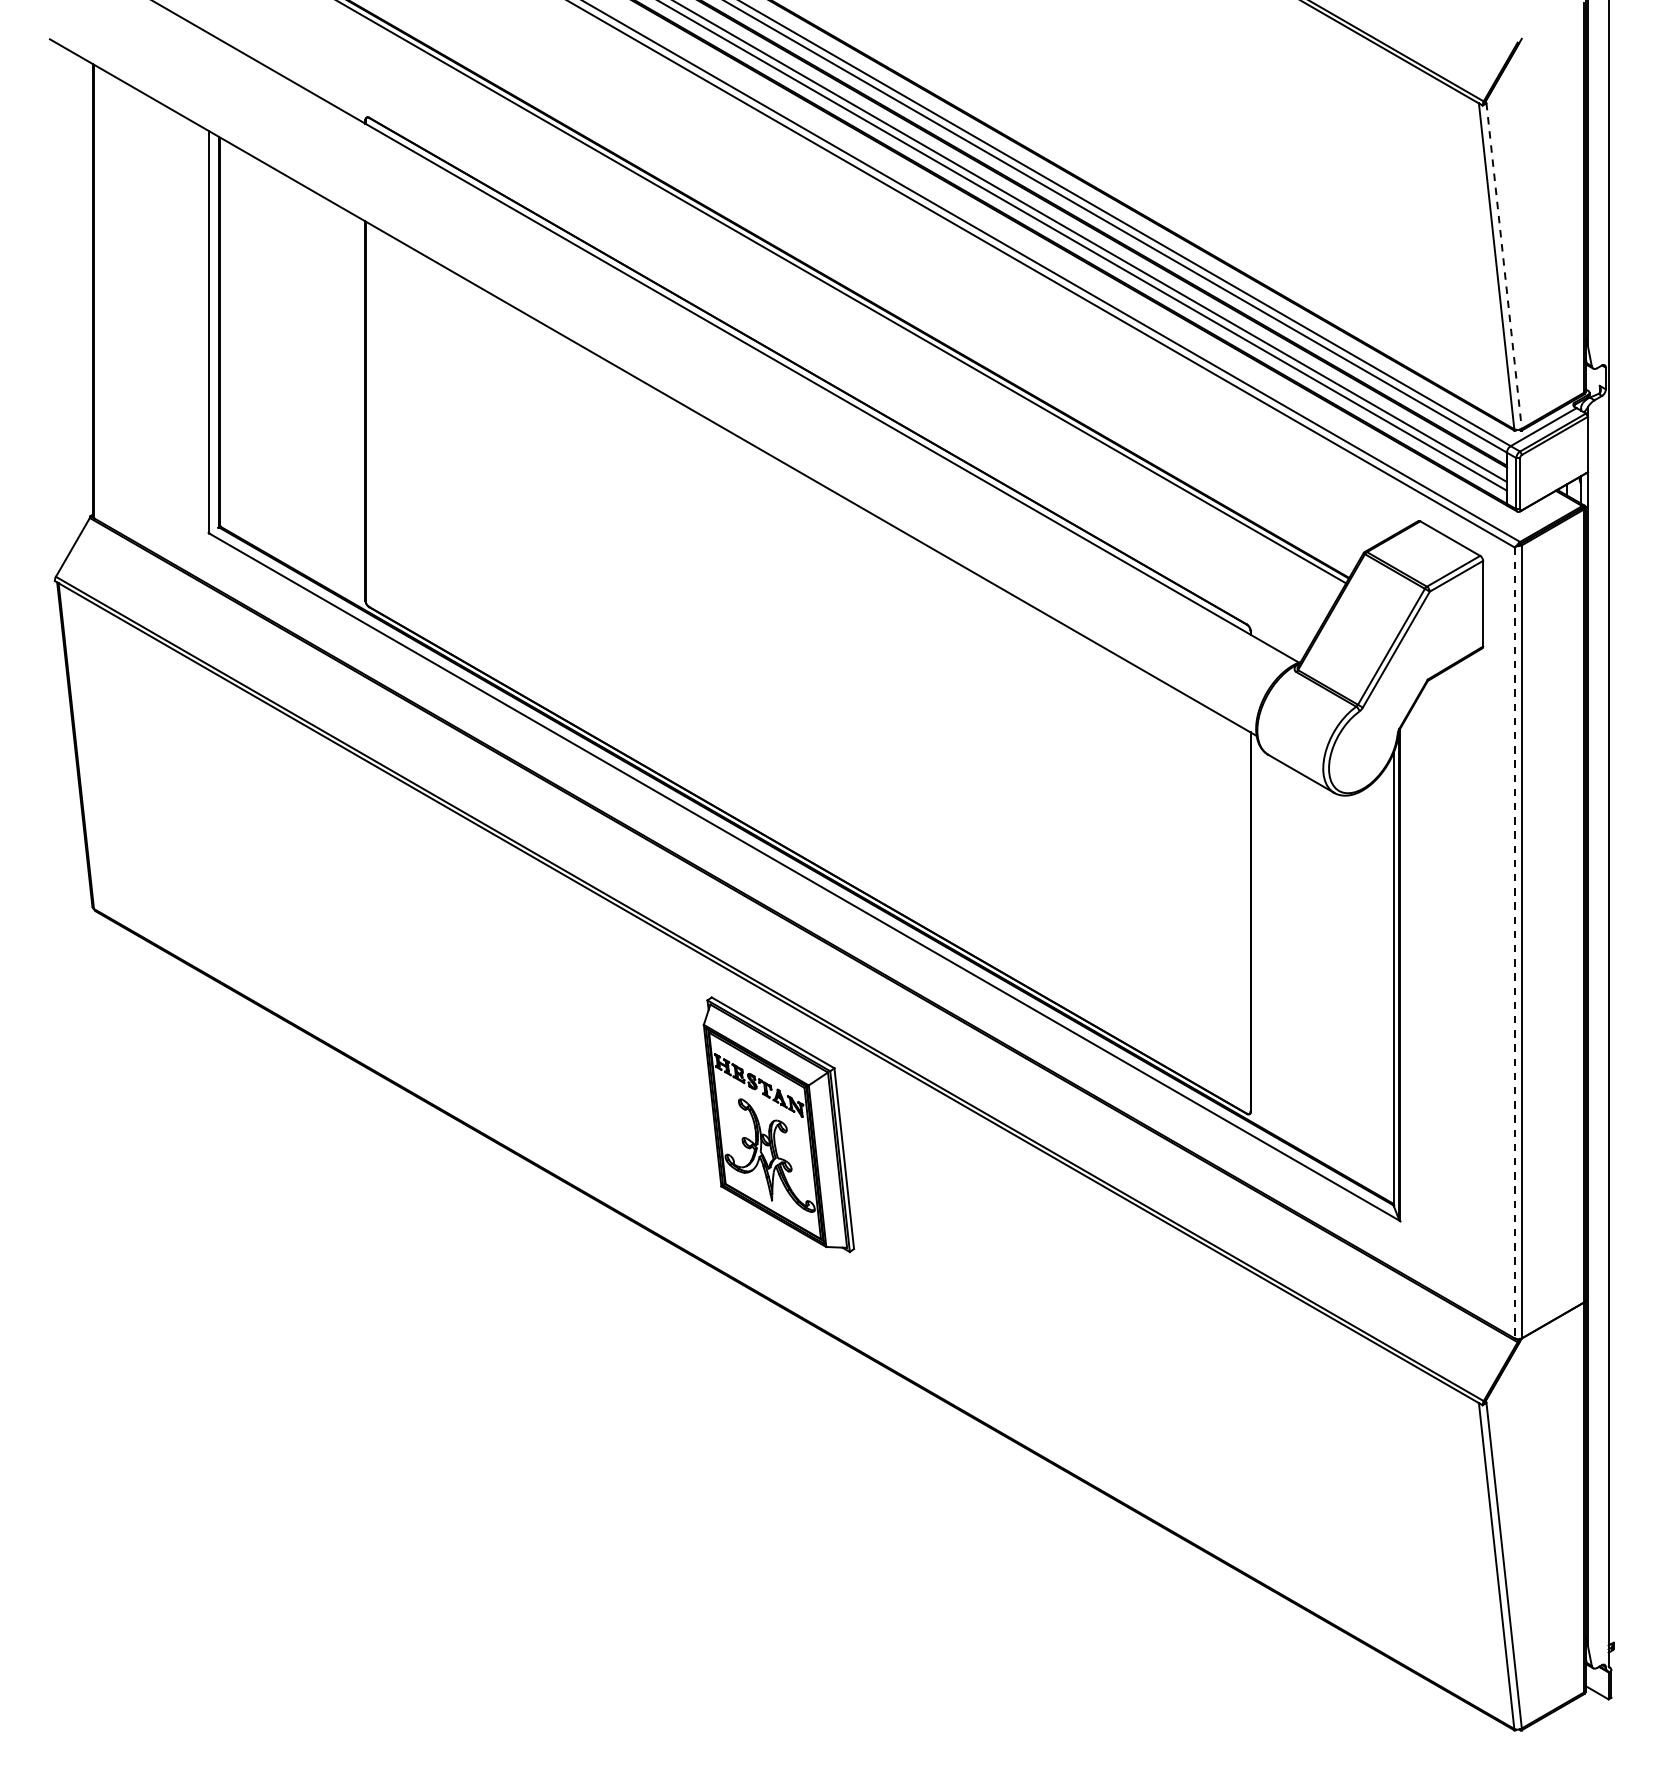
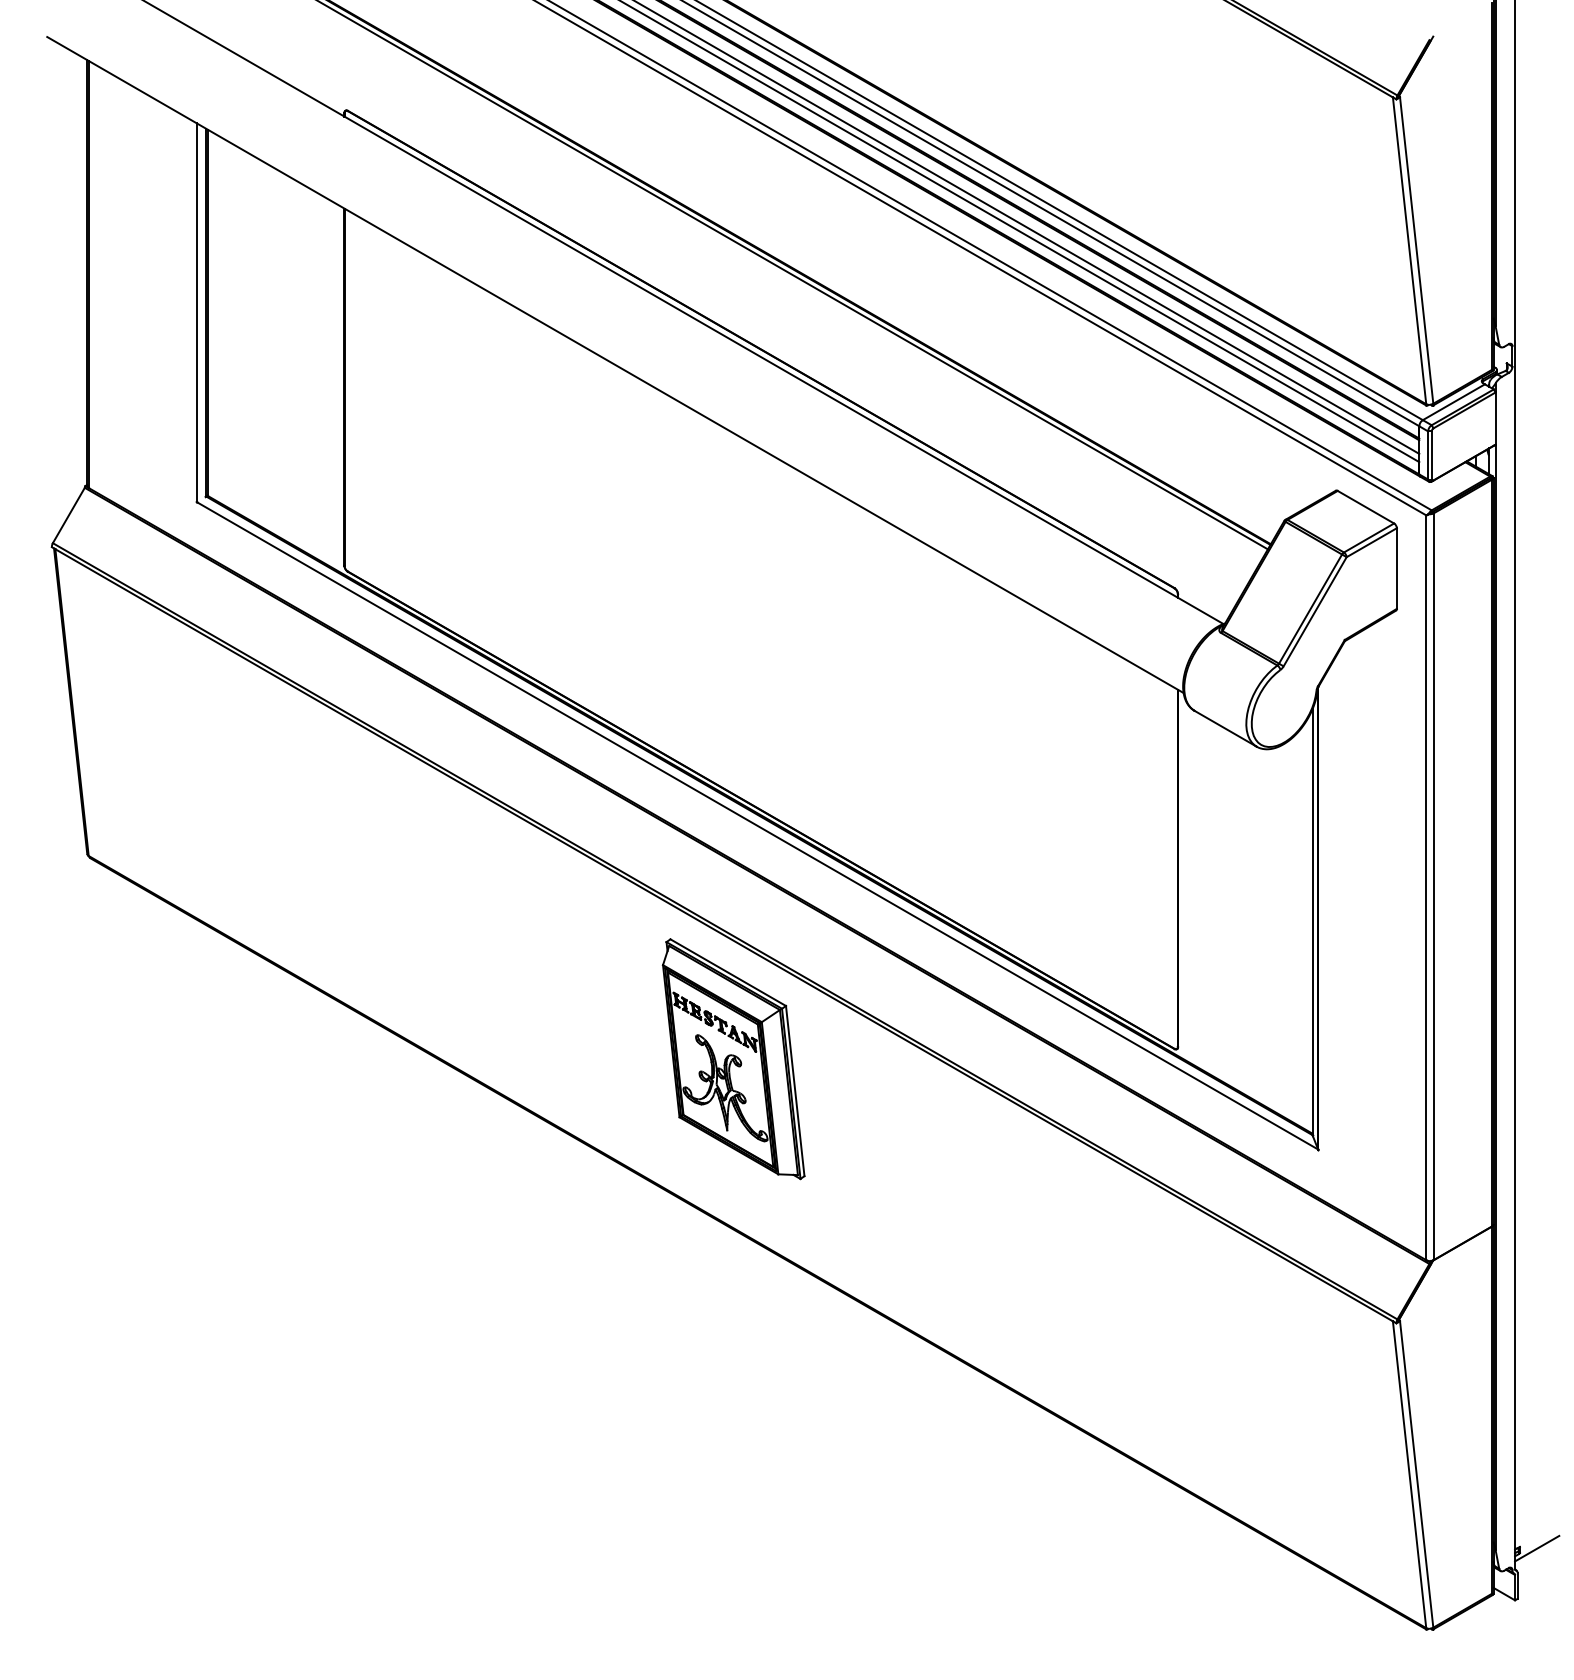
line: (1503, 266) -> (1416, 250), dashed -> solid
line: (1514, 943) -> (1426, 888), dashed -> solid
line: (1632, 1644) -> (1537, 1548), added

